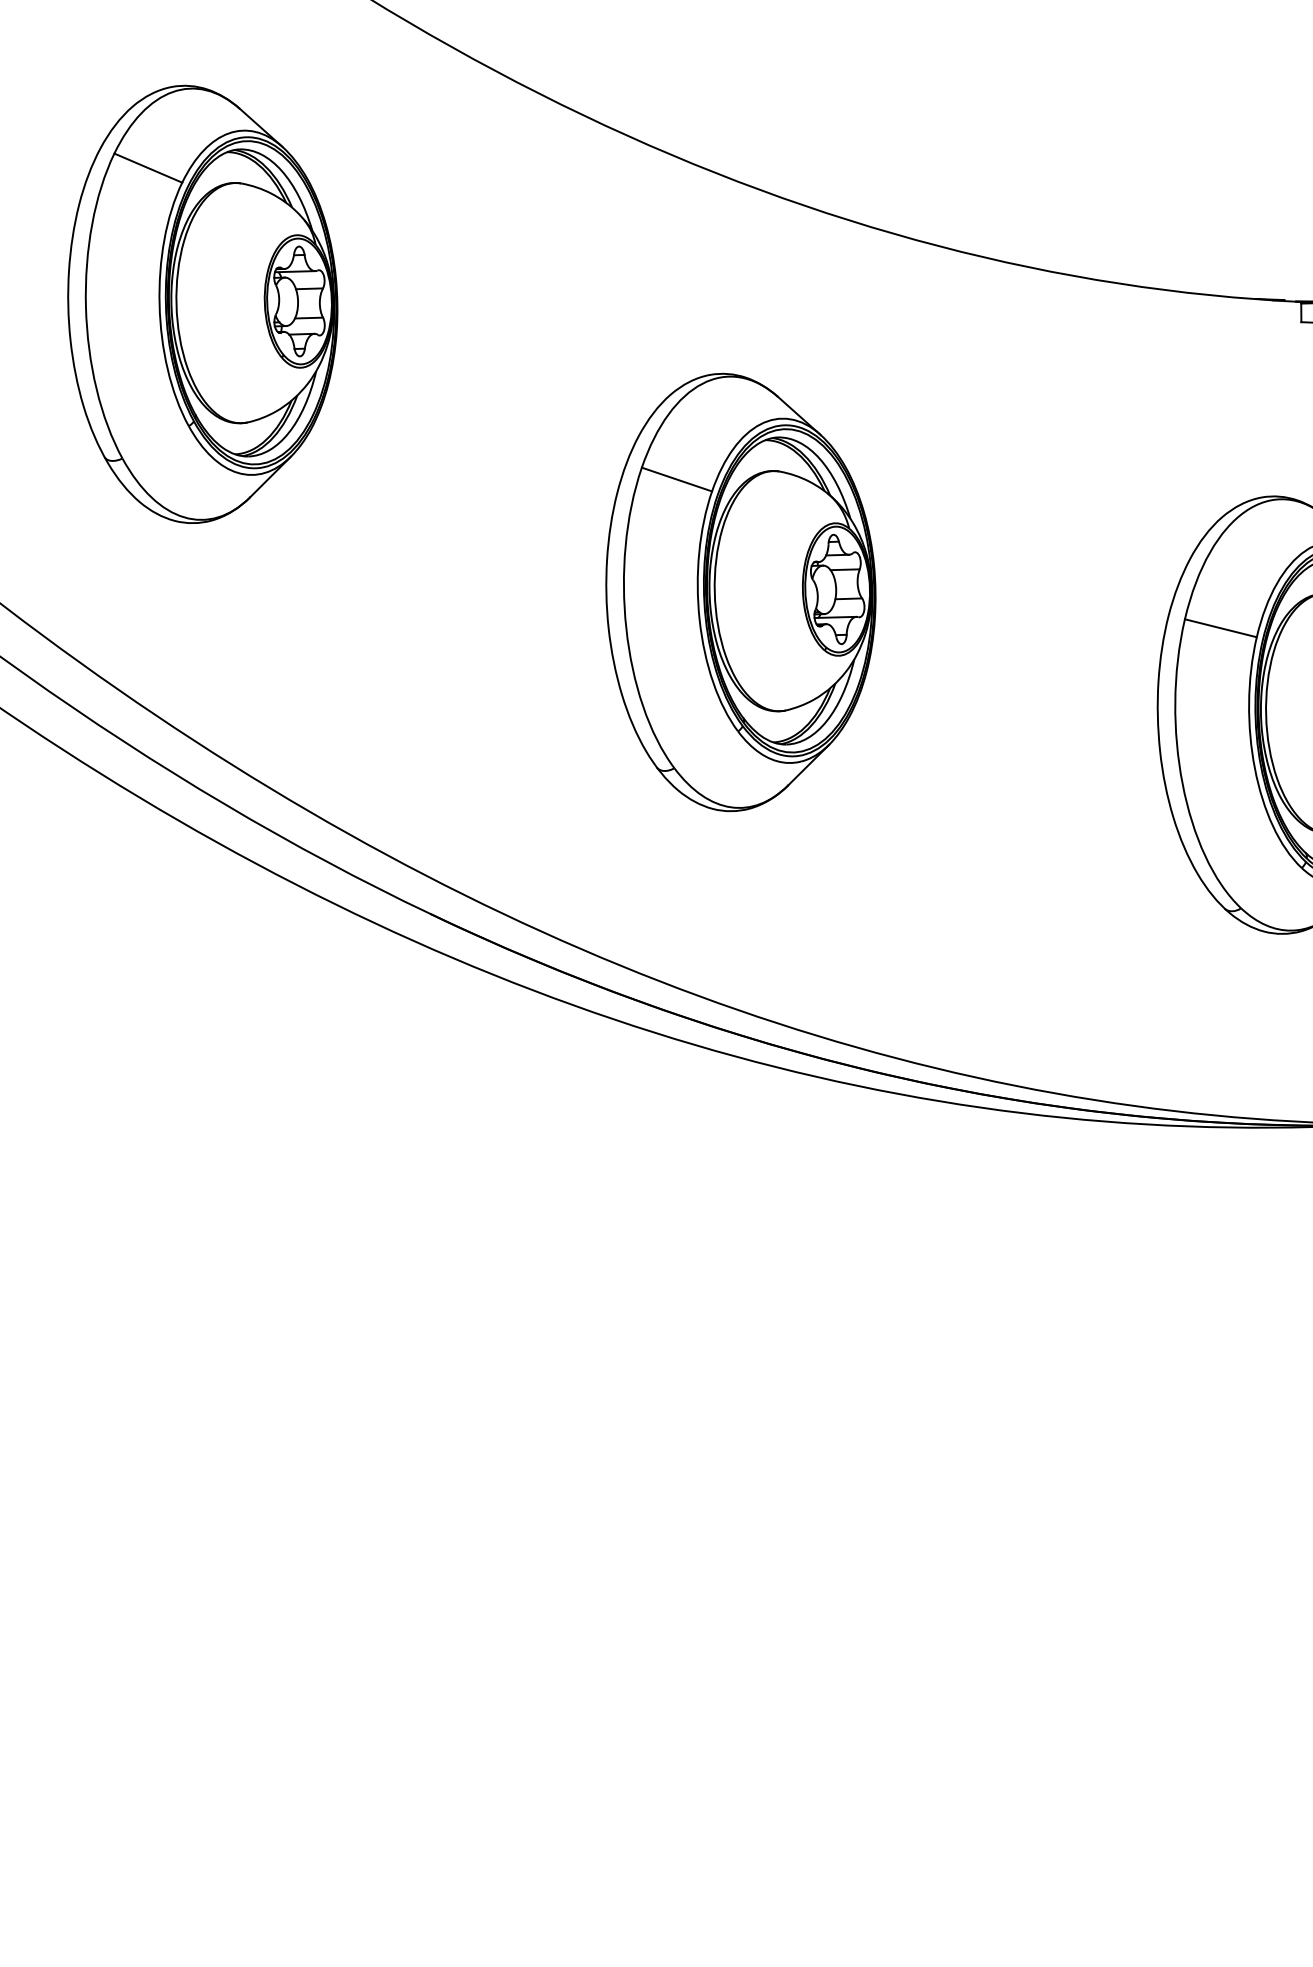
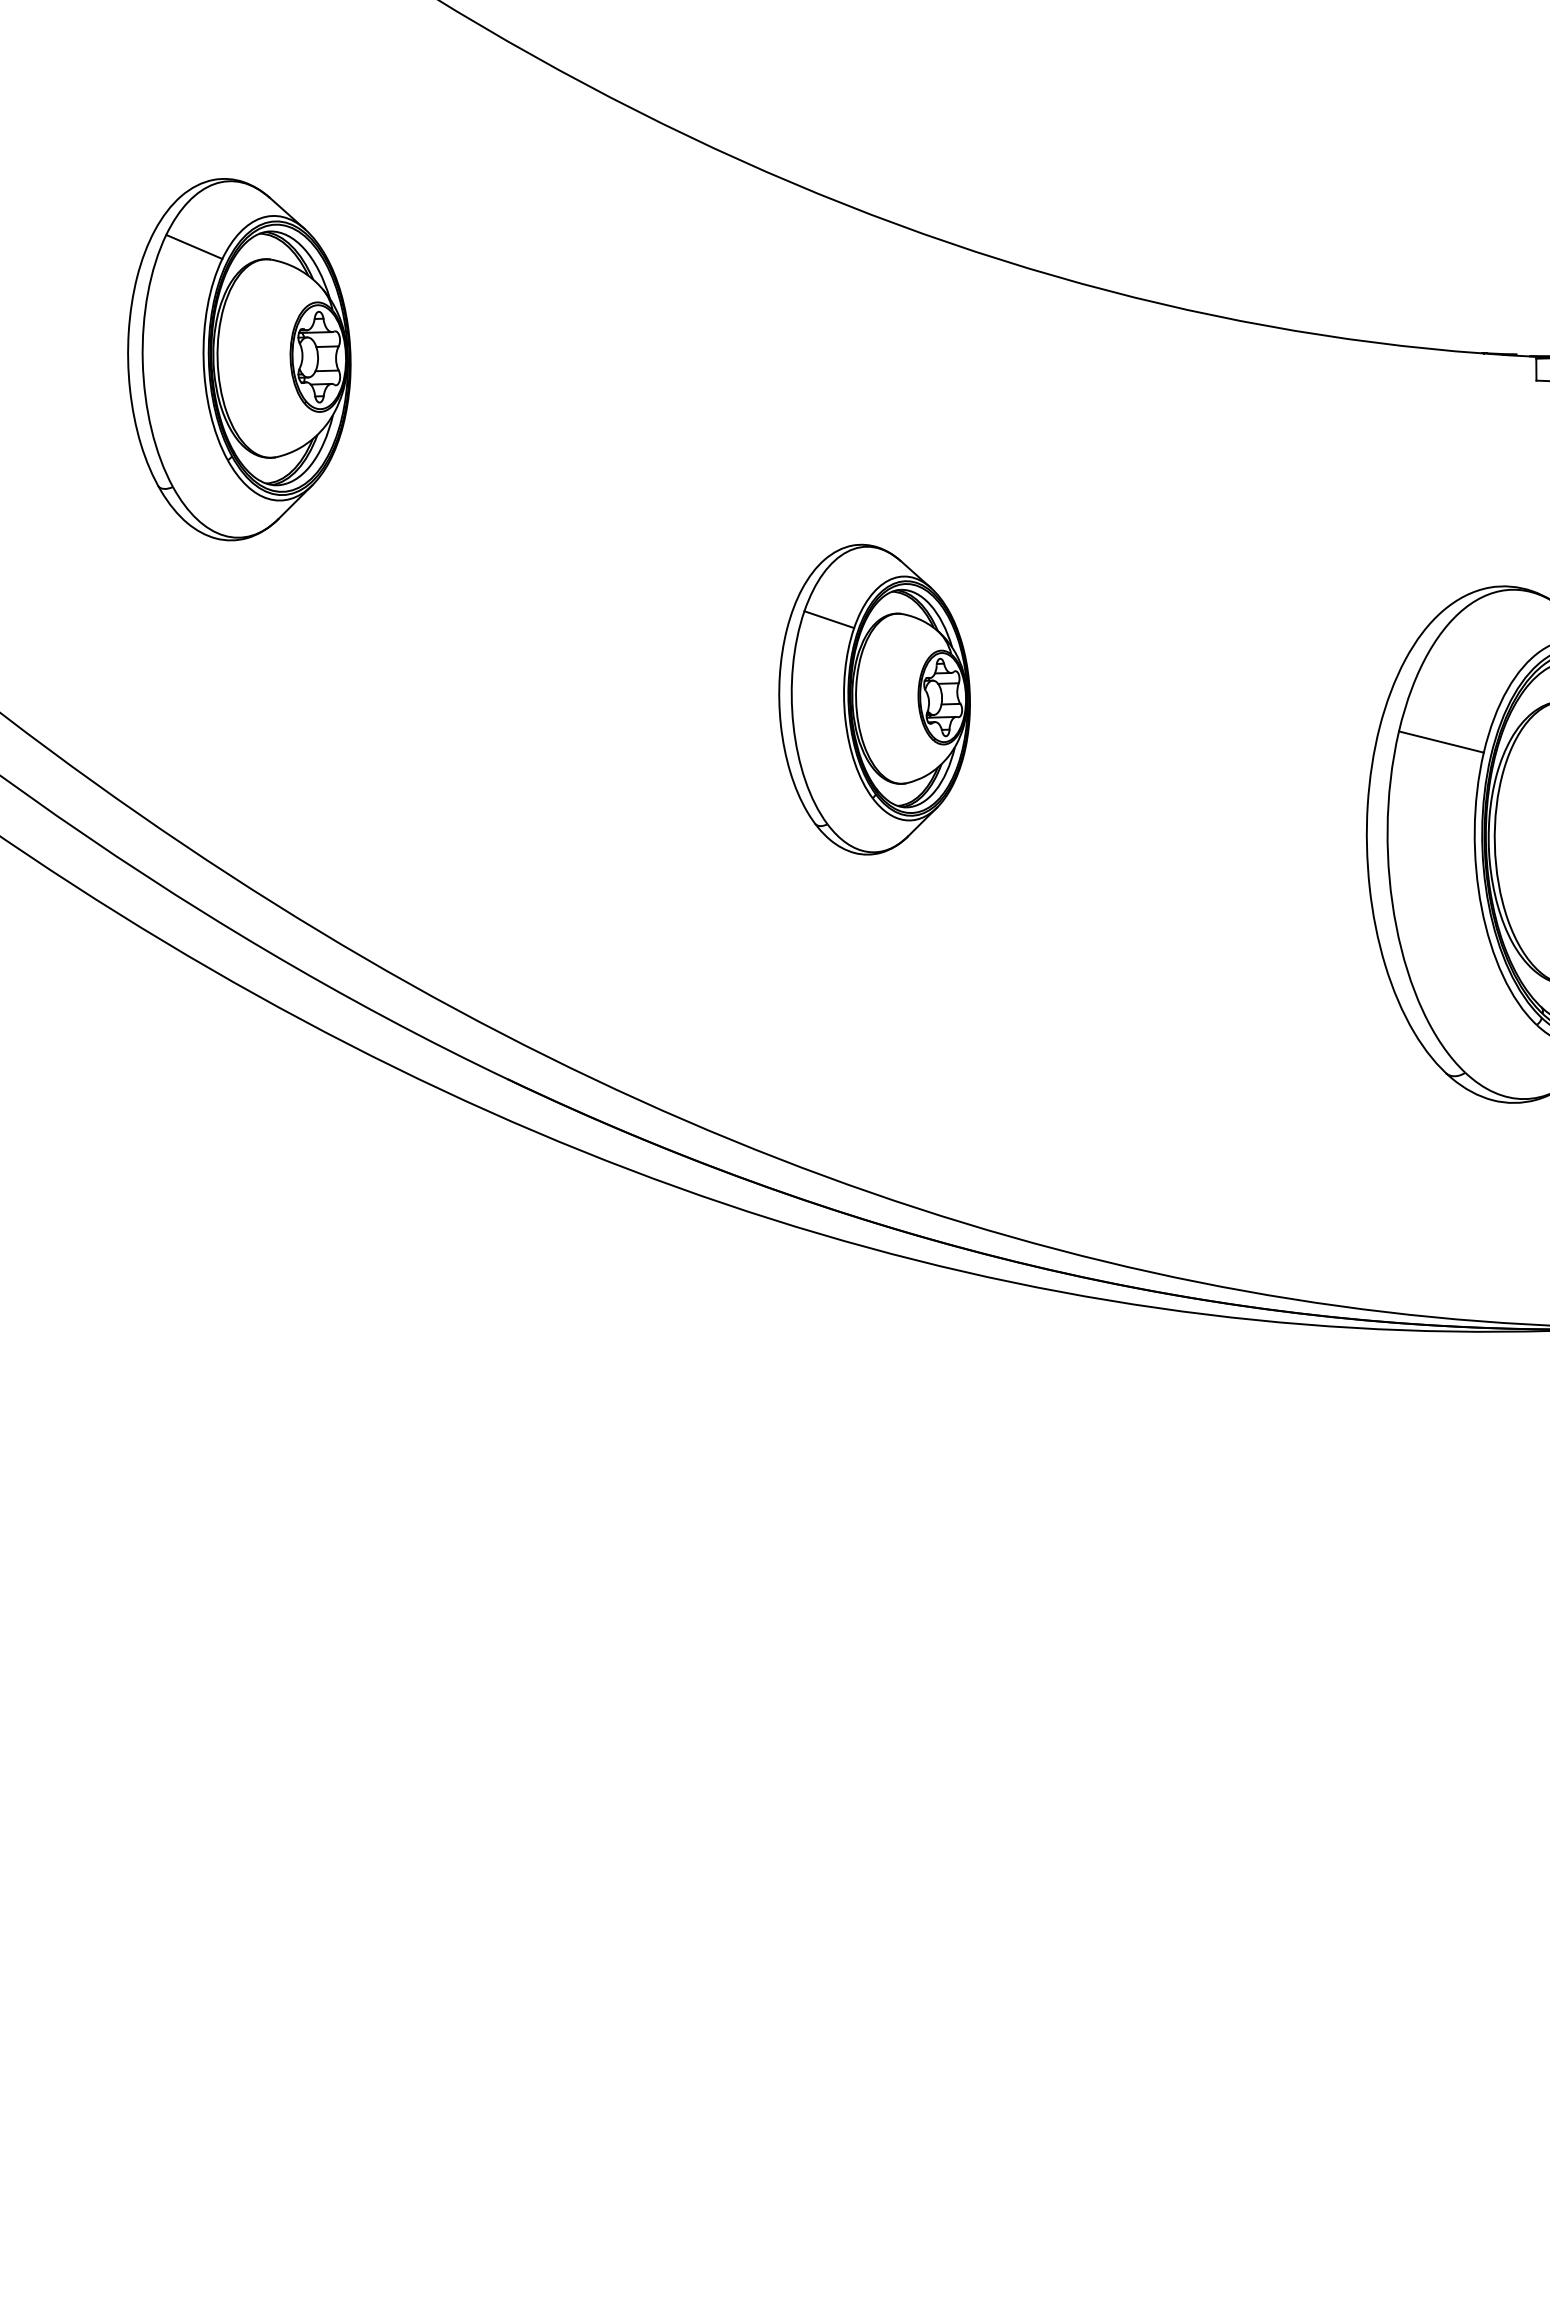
part: (202, 304) -> (239, 359), size x0.7
part: (740, 592) -> (874, 699), size x0.6

